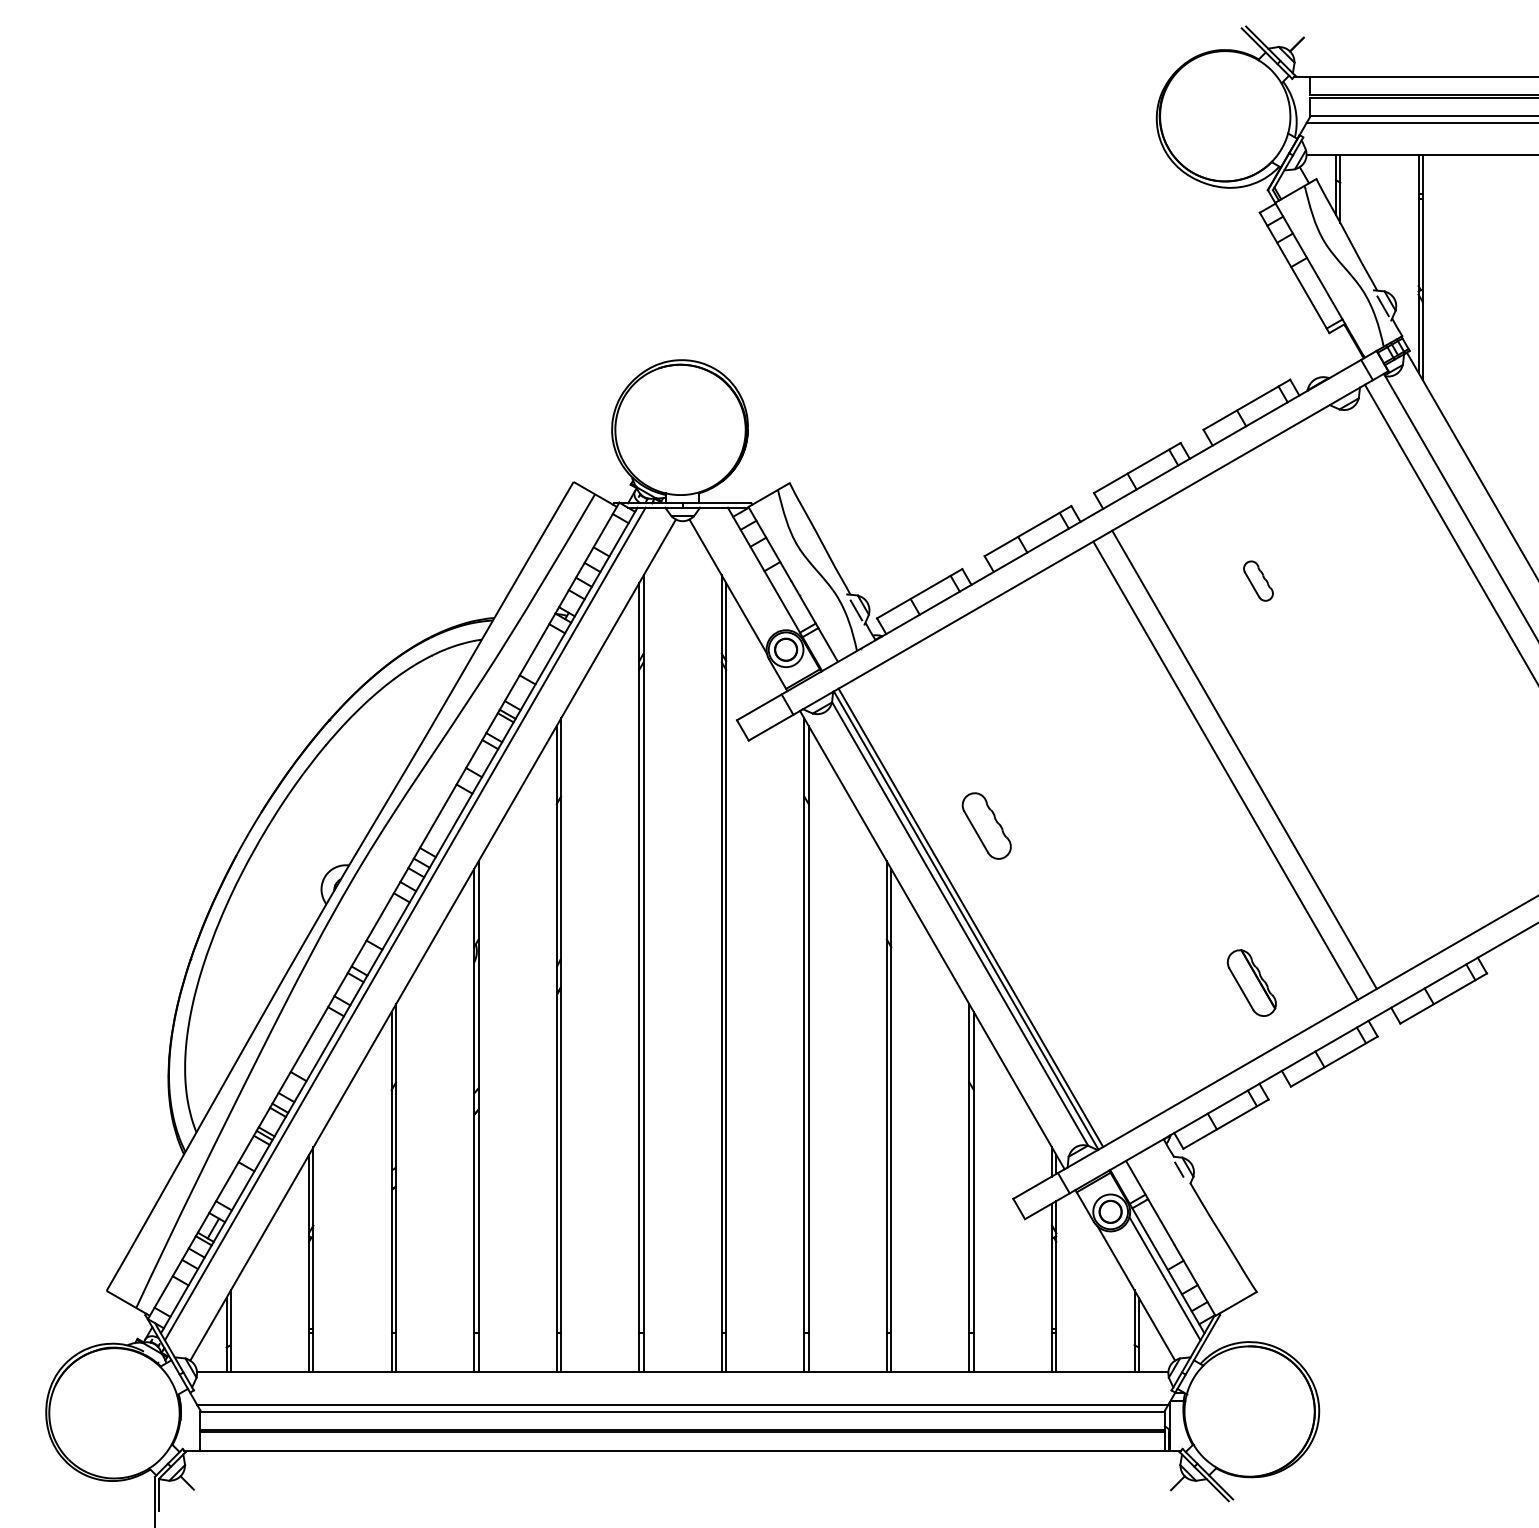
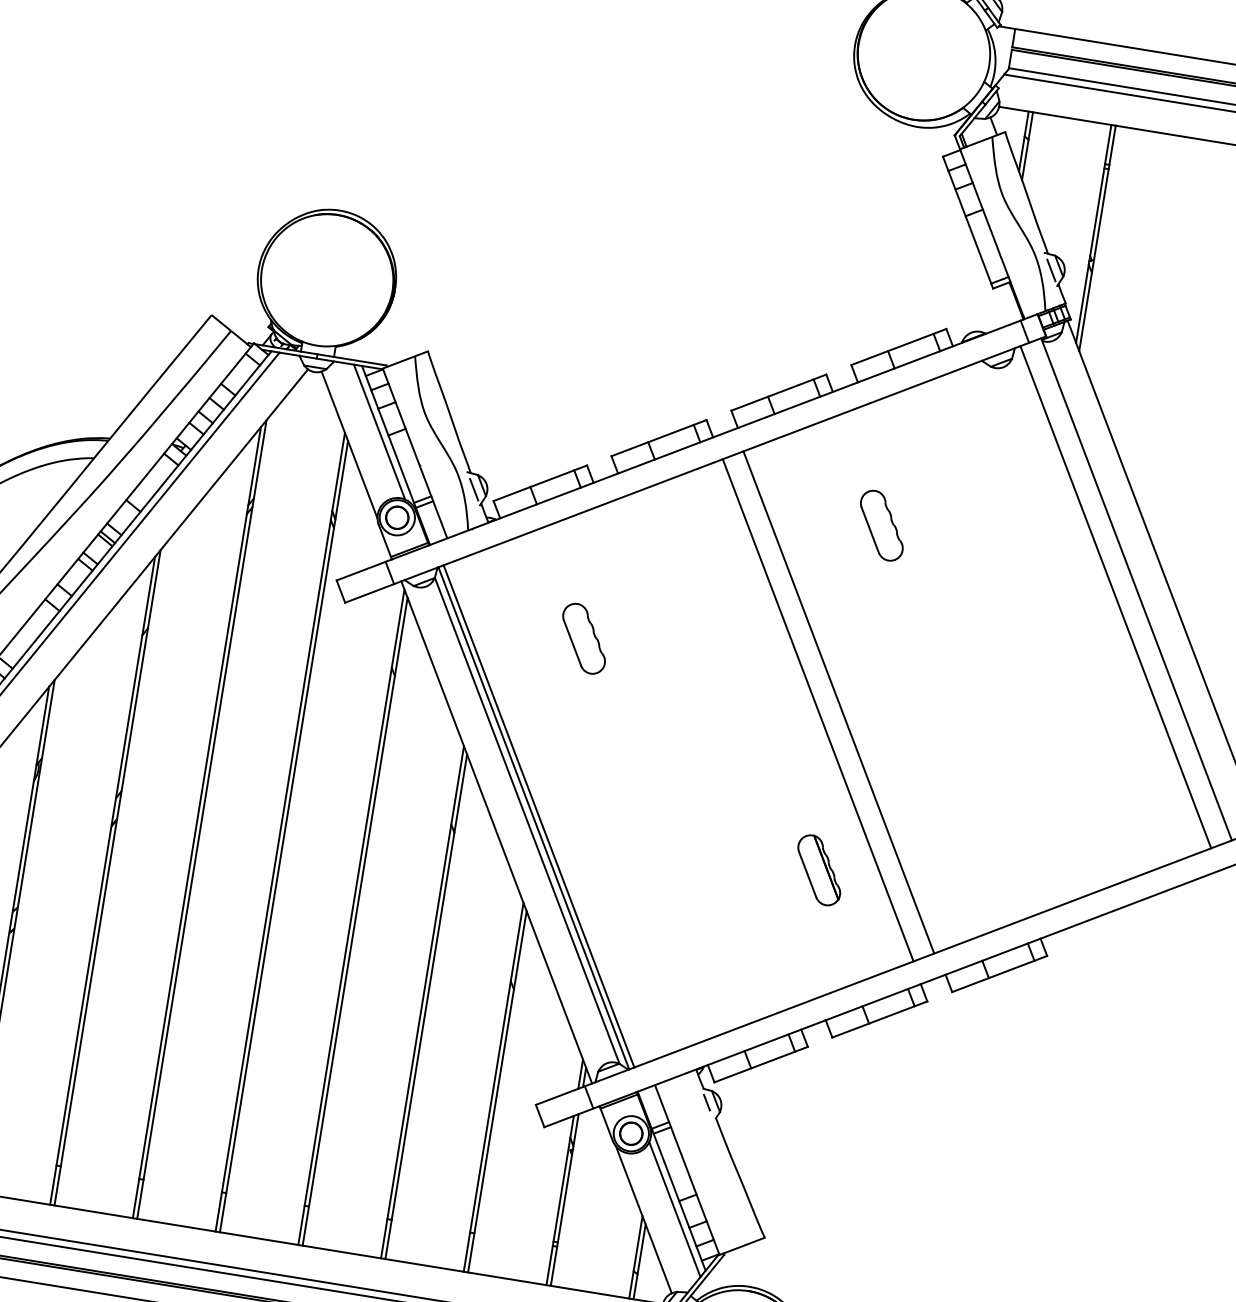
line: (754, 568) -> (378, 431), added
part: (1258, 580) -> (881, 525), size x1.67
part: (986, 825) -> (583, 638), moved
part: (1251, 982) -> (818, 869), moved

